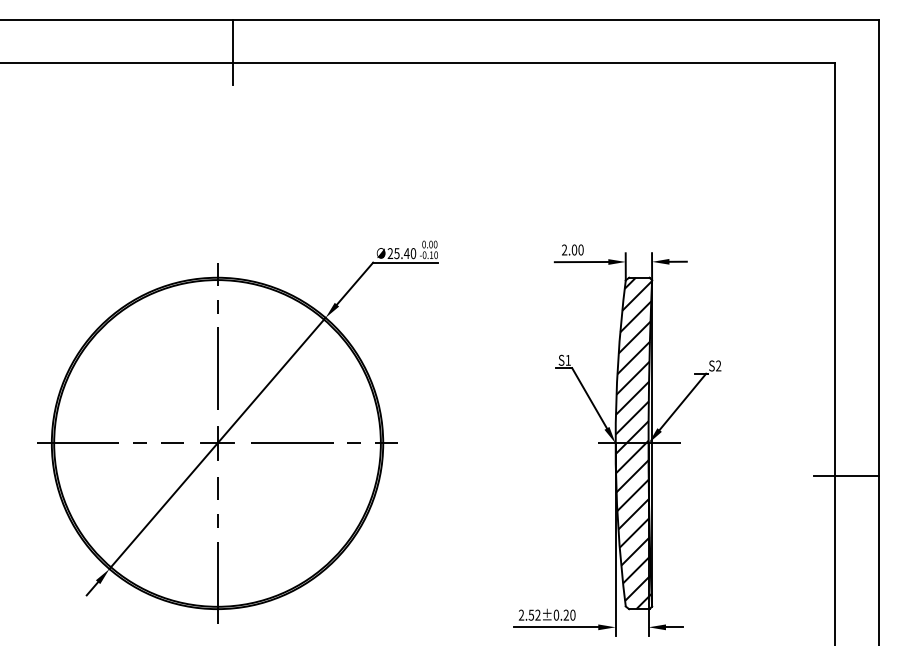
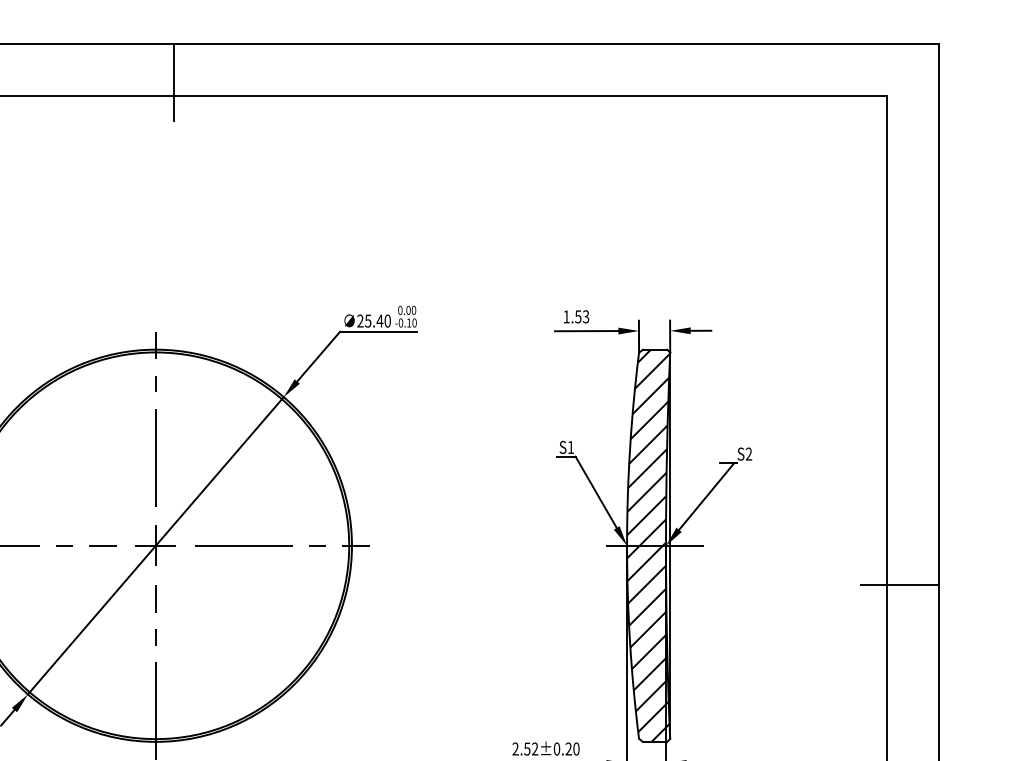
text: (572, 249) -> (575, 316), 2.00 -> 1.53

